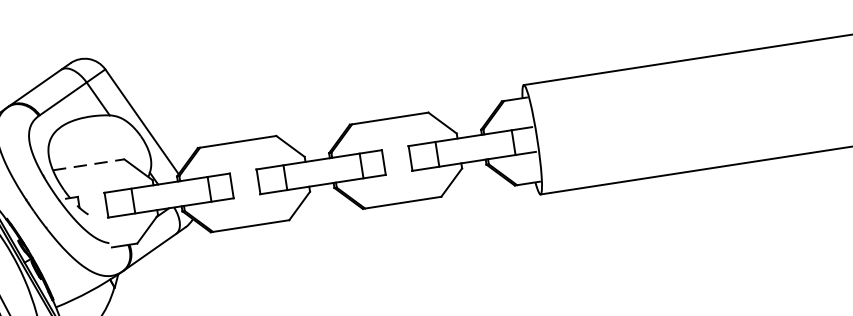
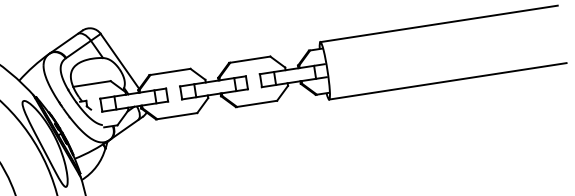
line: (87, 165) -> (91, 84), dashed -> solid

